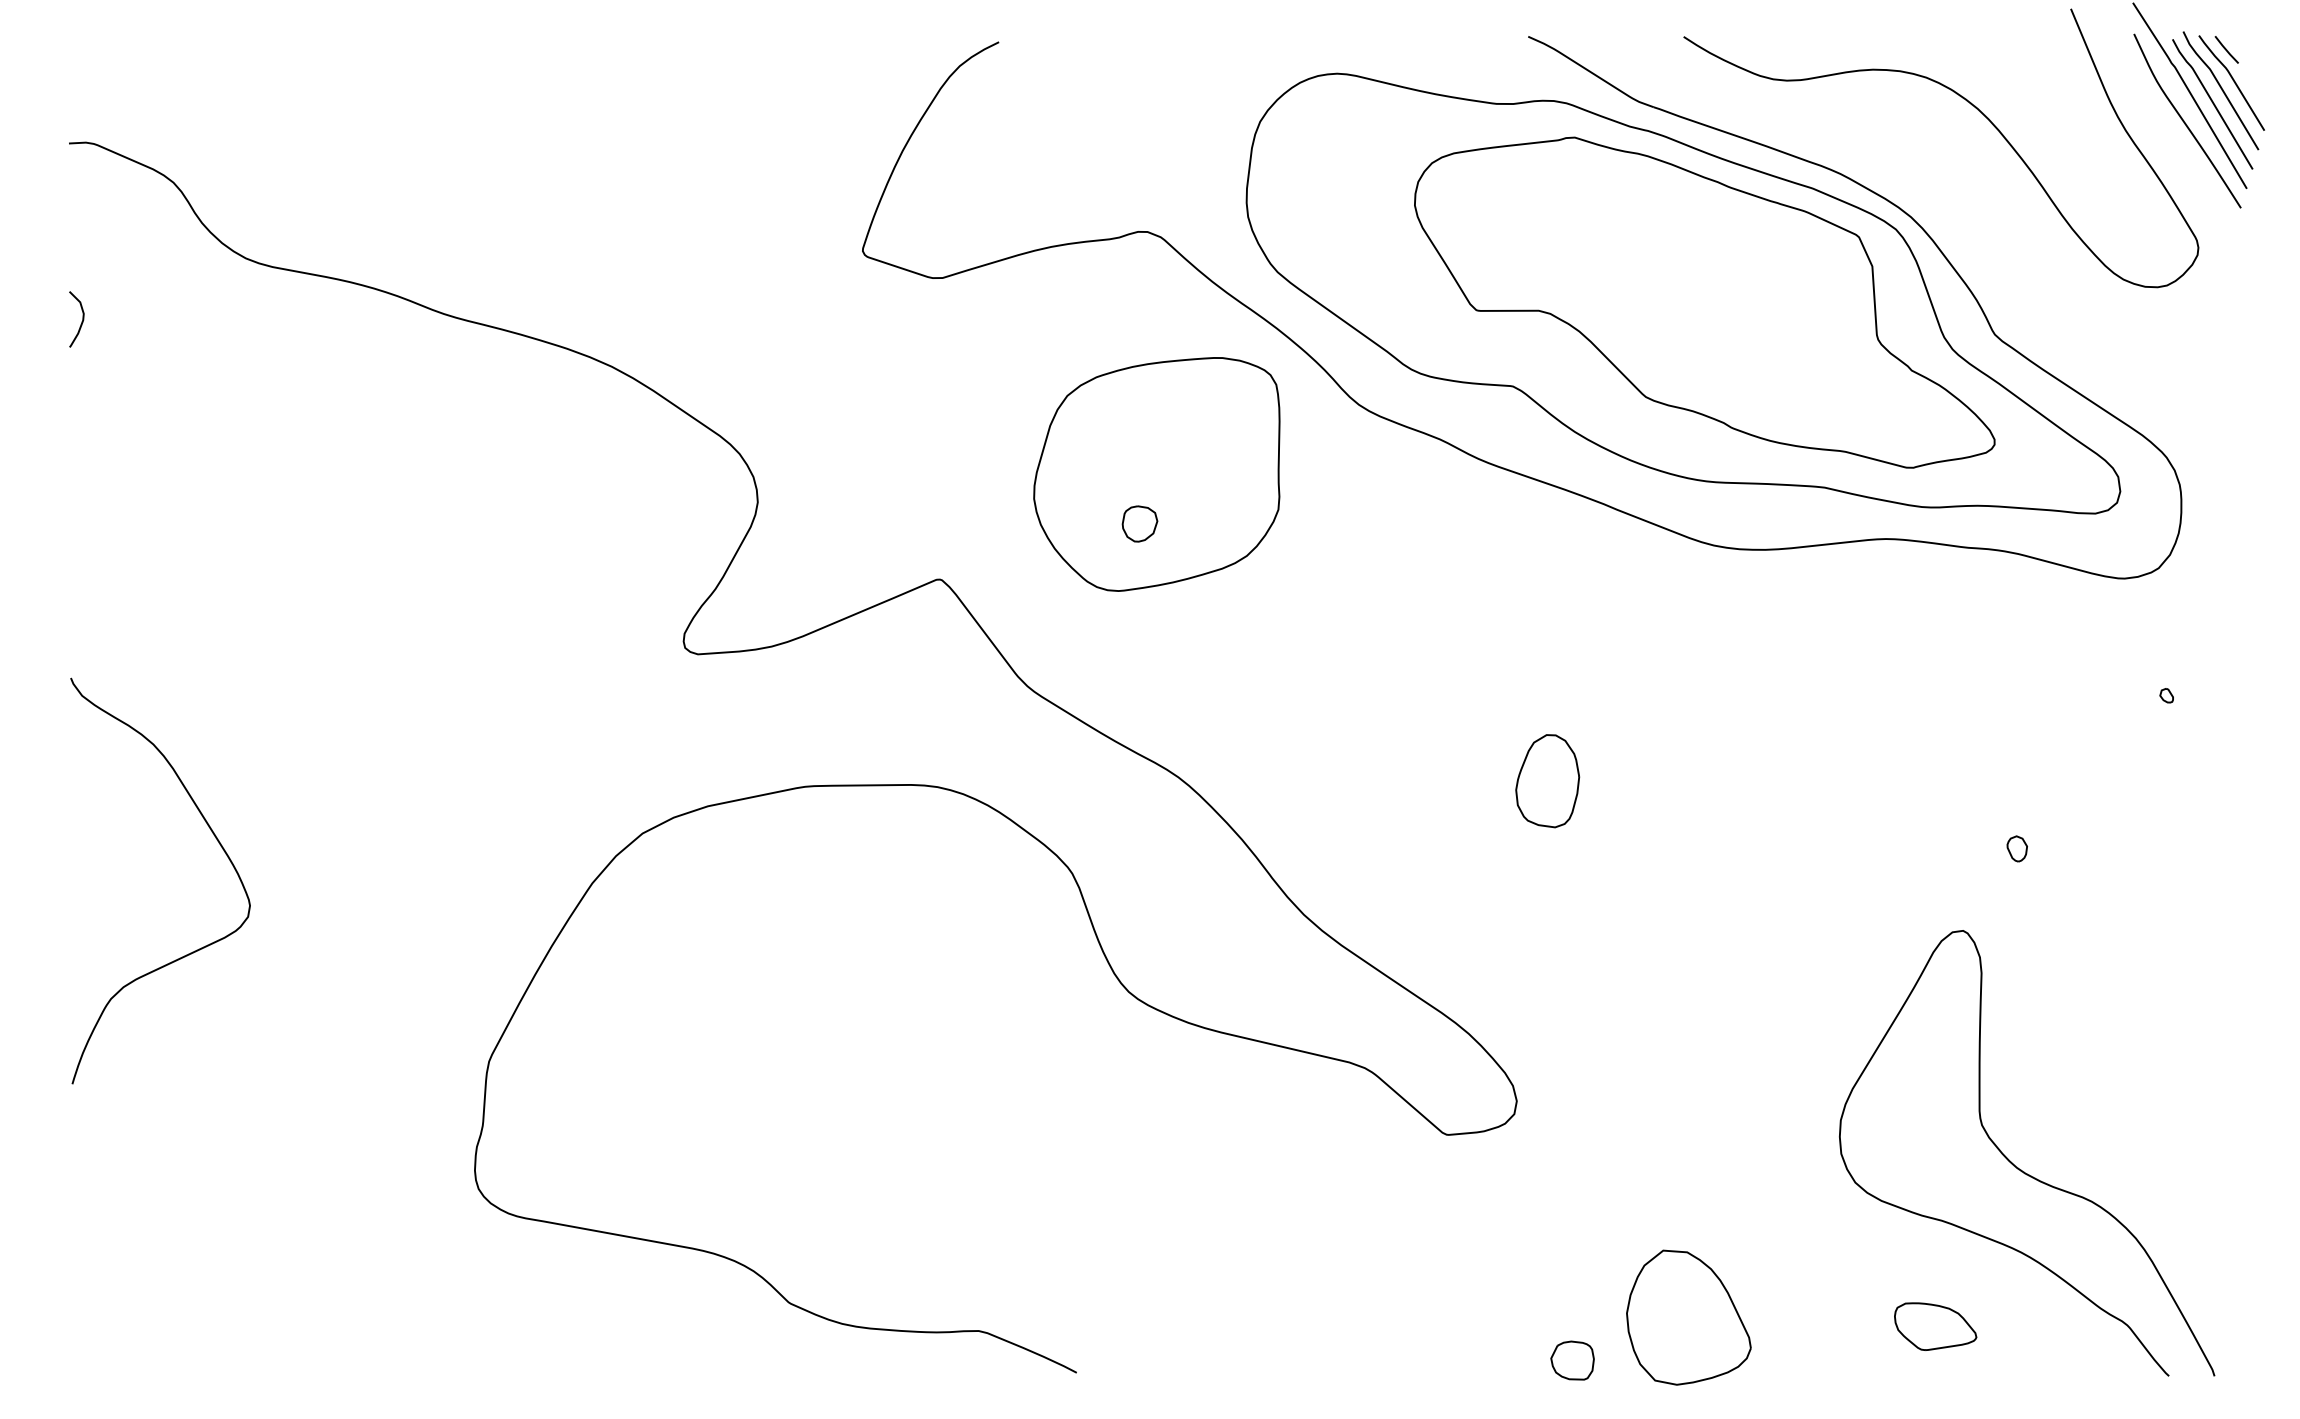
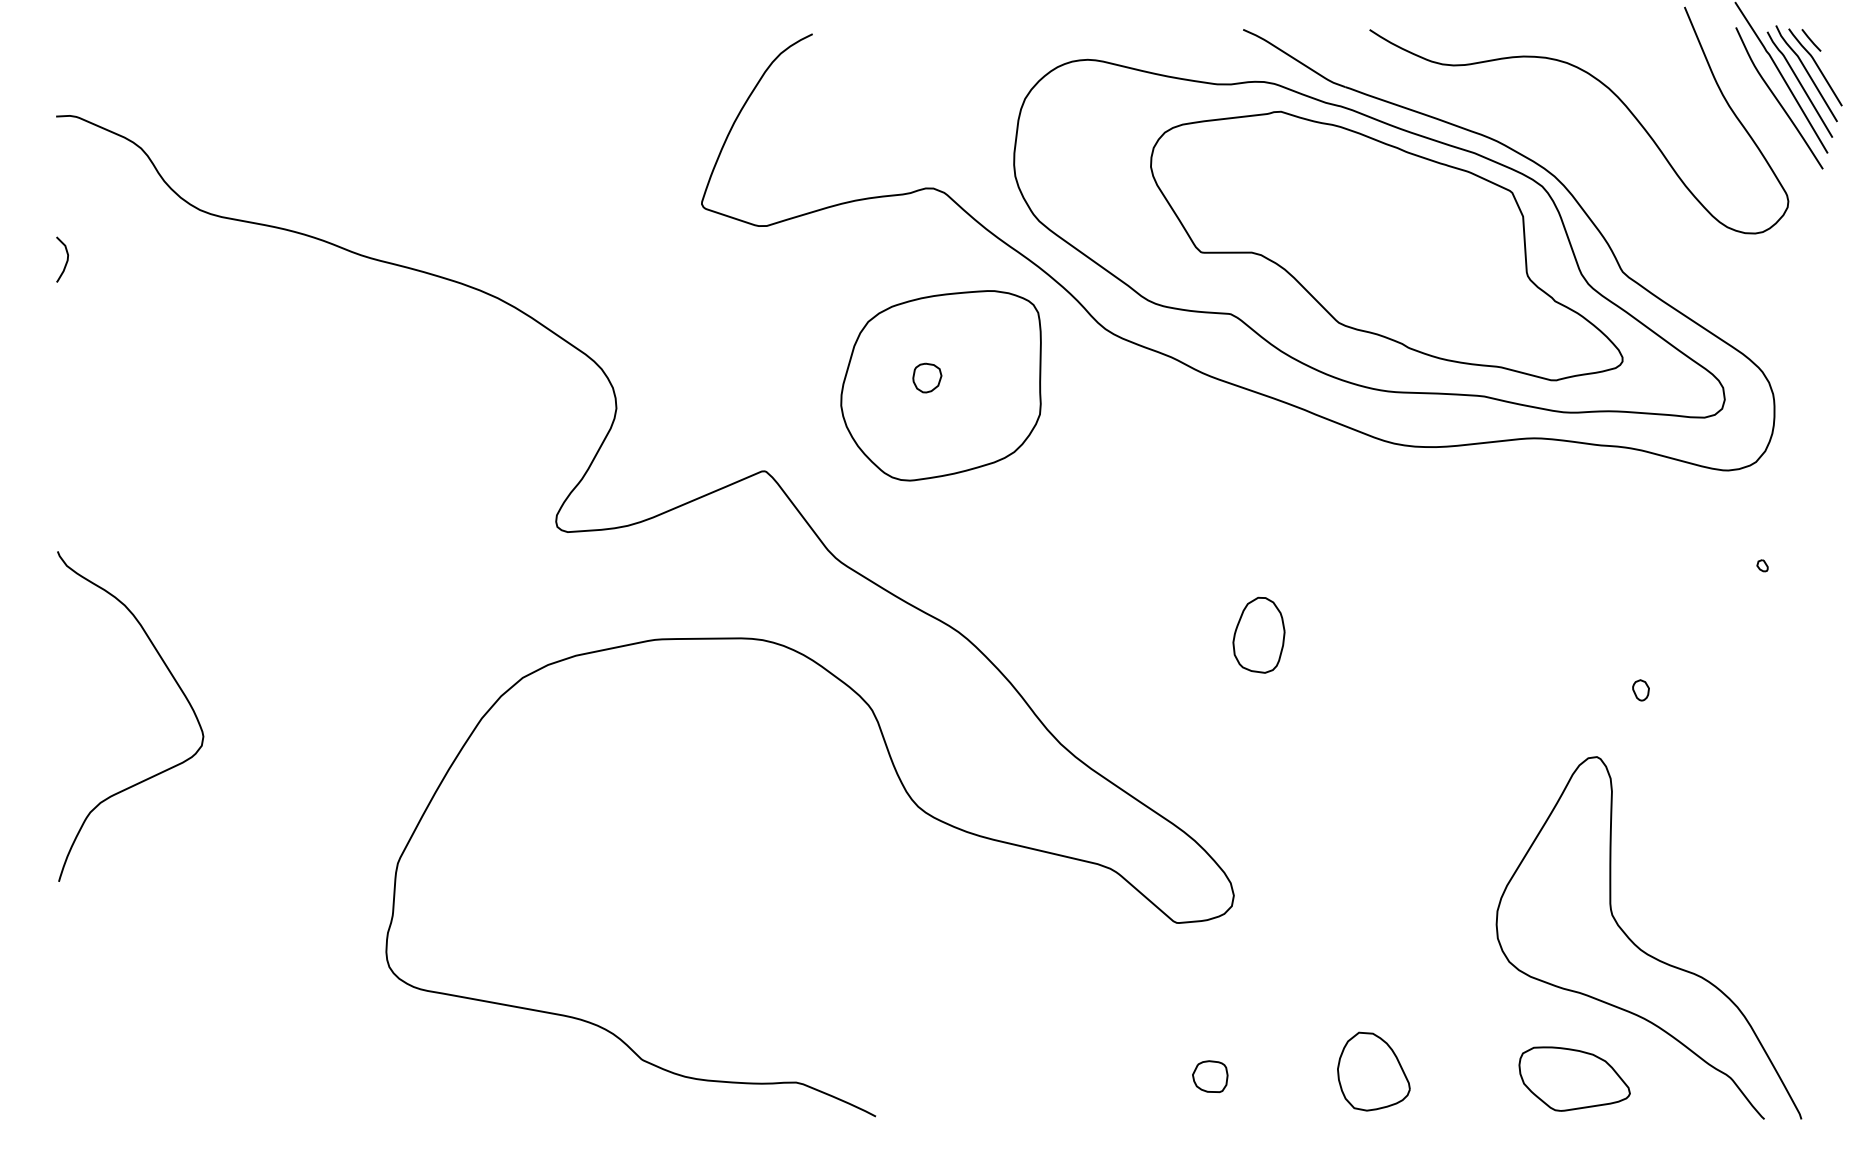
part: (1140, 523) -> (927, 377), moved
part: (1688, 1317) -> (1373, 1071), size x0.71
part: (1935, 1325) -> (1574, 1078), size x1.67
part: (1572, 1360) -> (1210, 1076), moved

